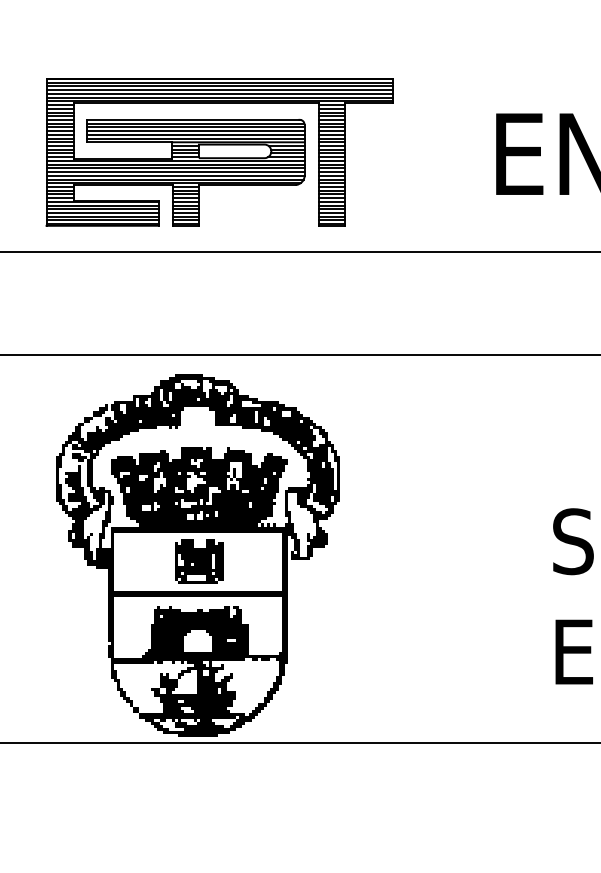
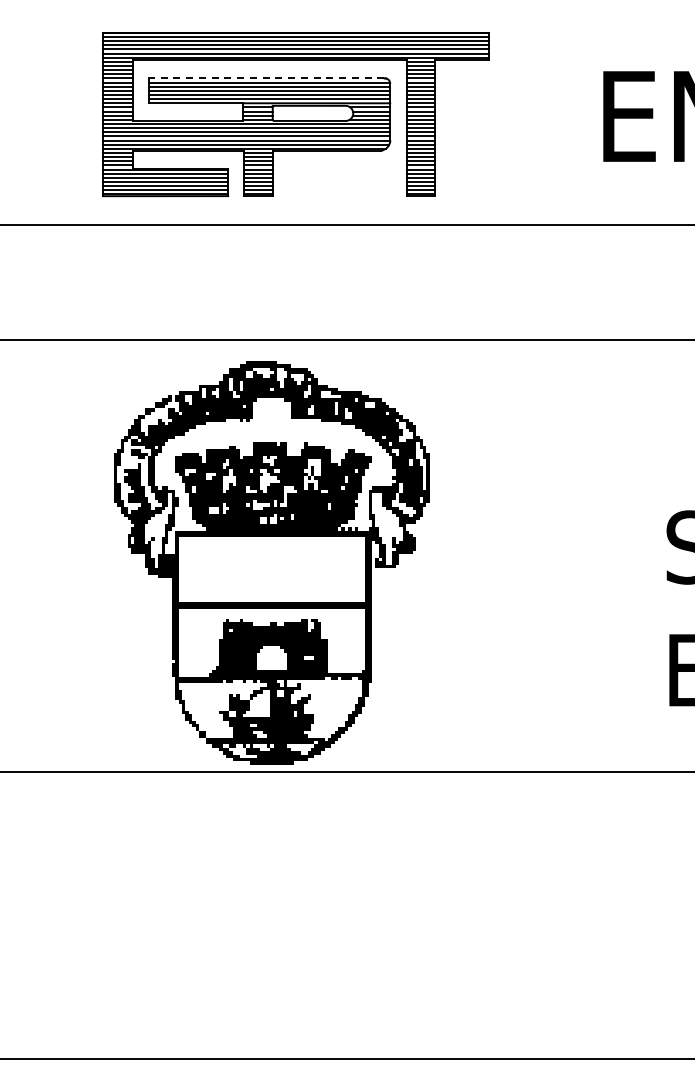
line: (193, 120) -> (266, 78), solid -> dashed
part: (199, 561) -> (273, 569), removed

